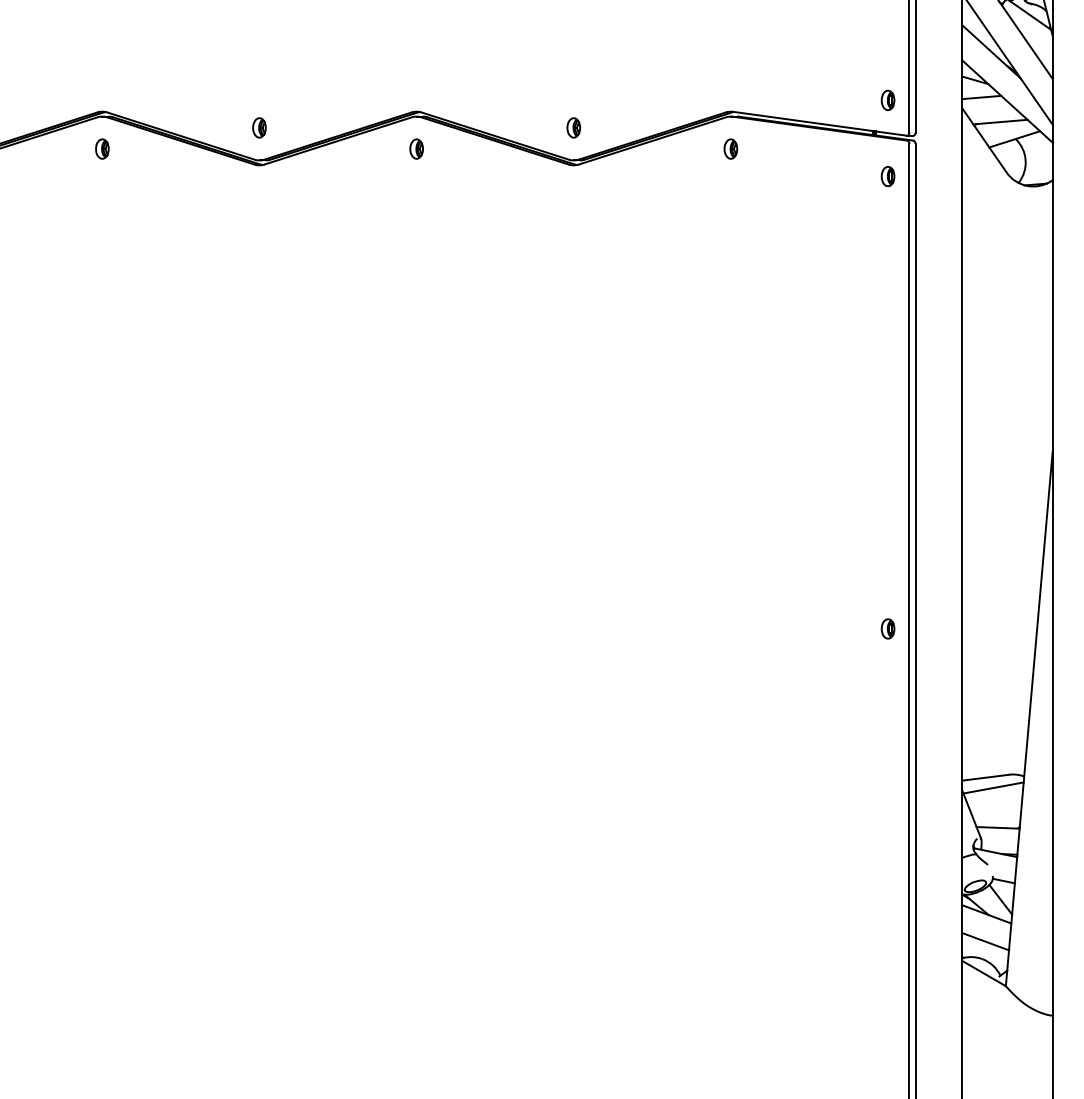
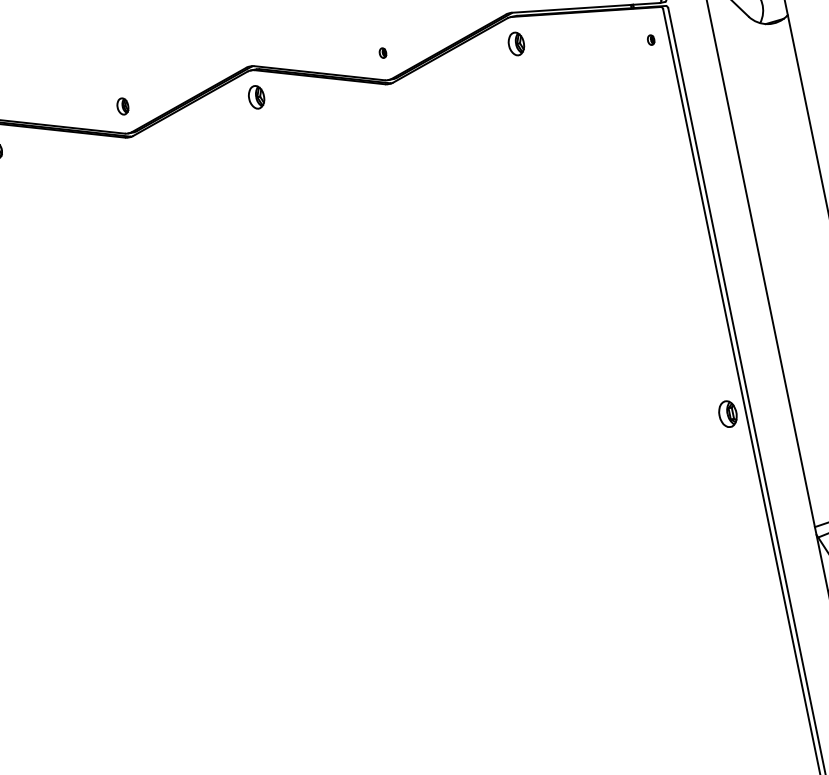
part: (573, 127) -> (382, 52), size x0.6
part: (416, 148) -> (256, 96), size x1.4
part: (730, 148) -> (516, 43), size x1.4
part: (887, 176) -> (650, 40), size x0.6
part: (887, 628) -> (727, 413), size x1.6

